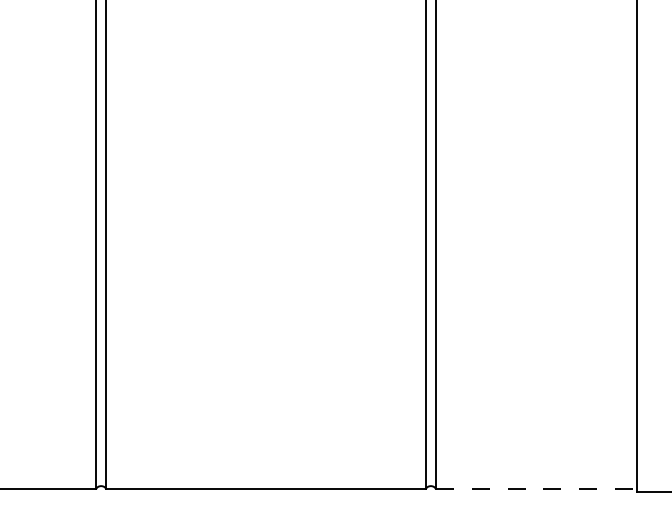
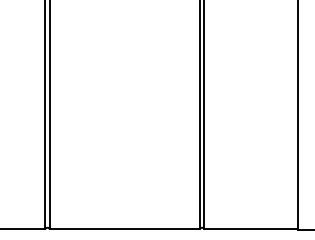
line: (536, 489) -> (251, 229), dashed -> solid

